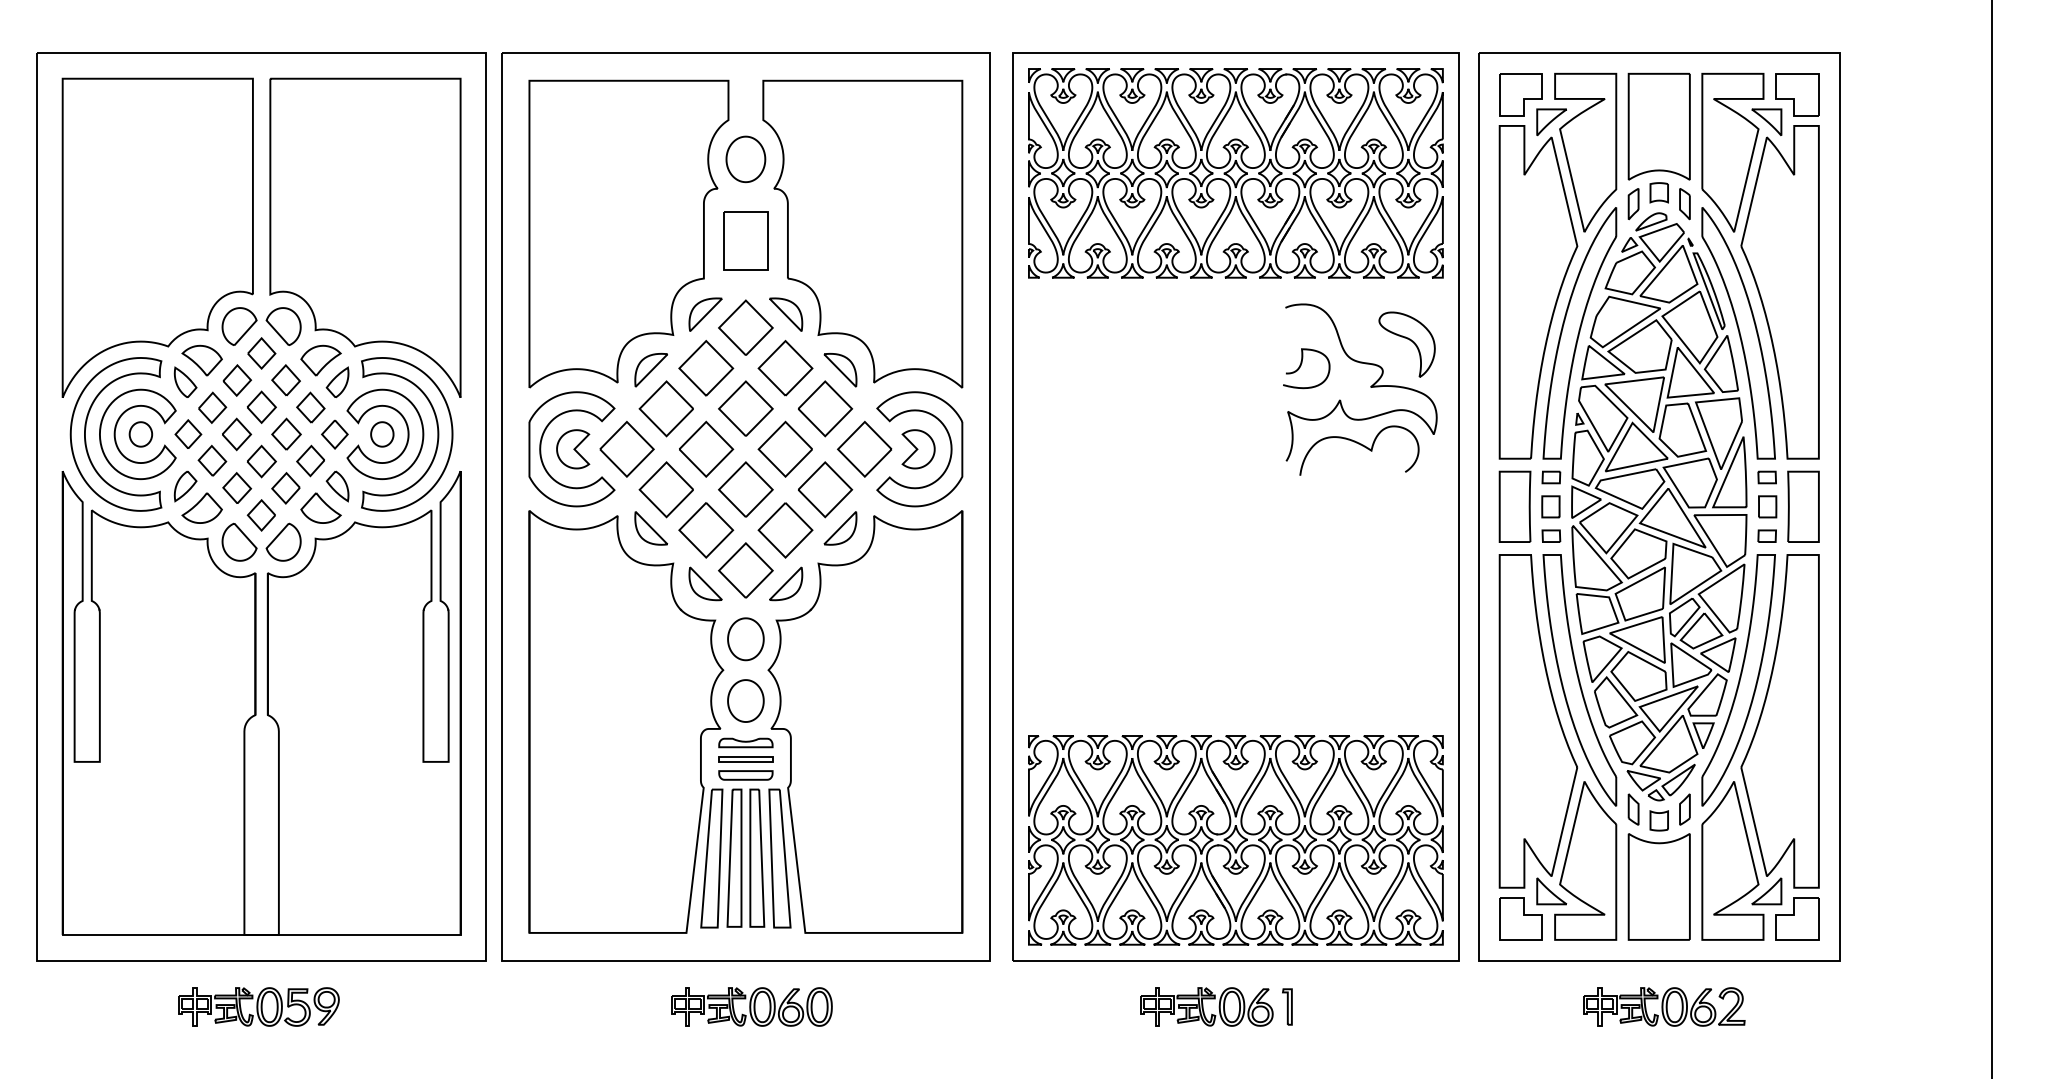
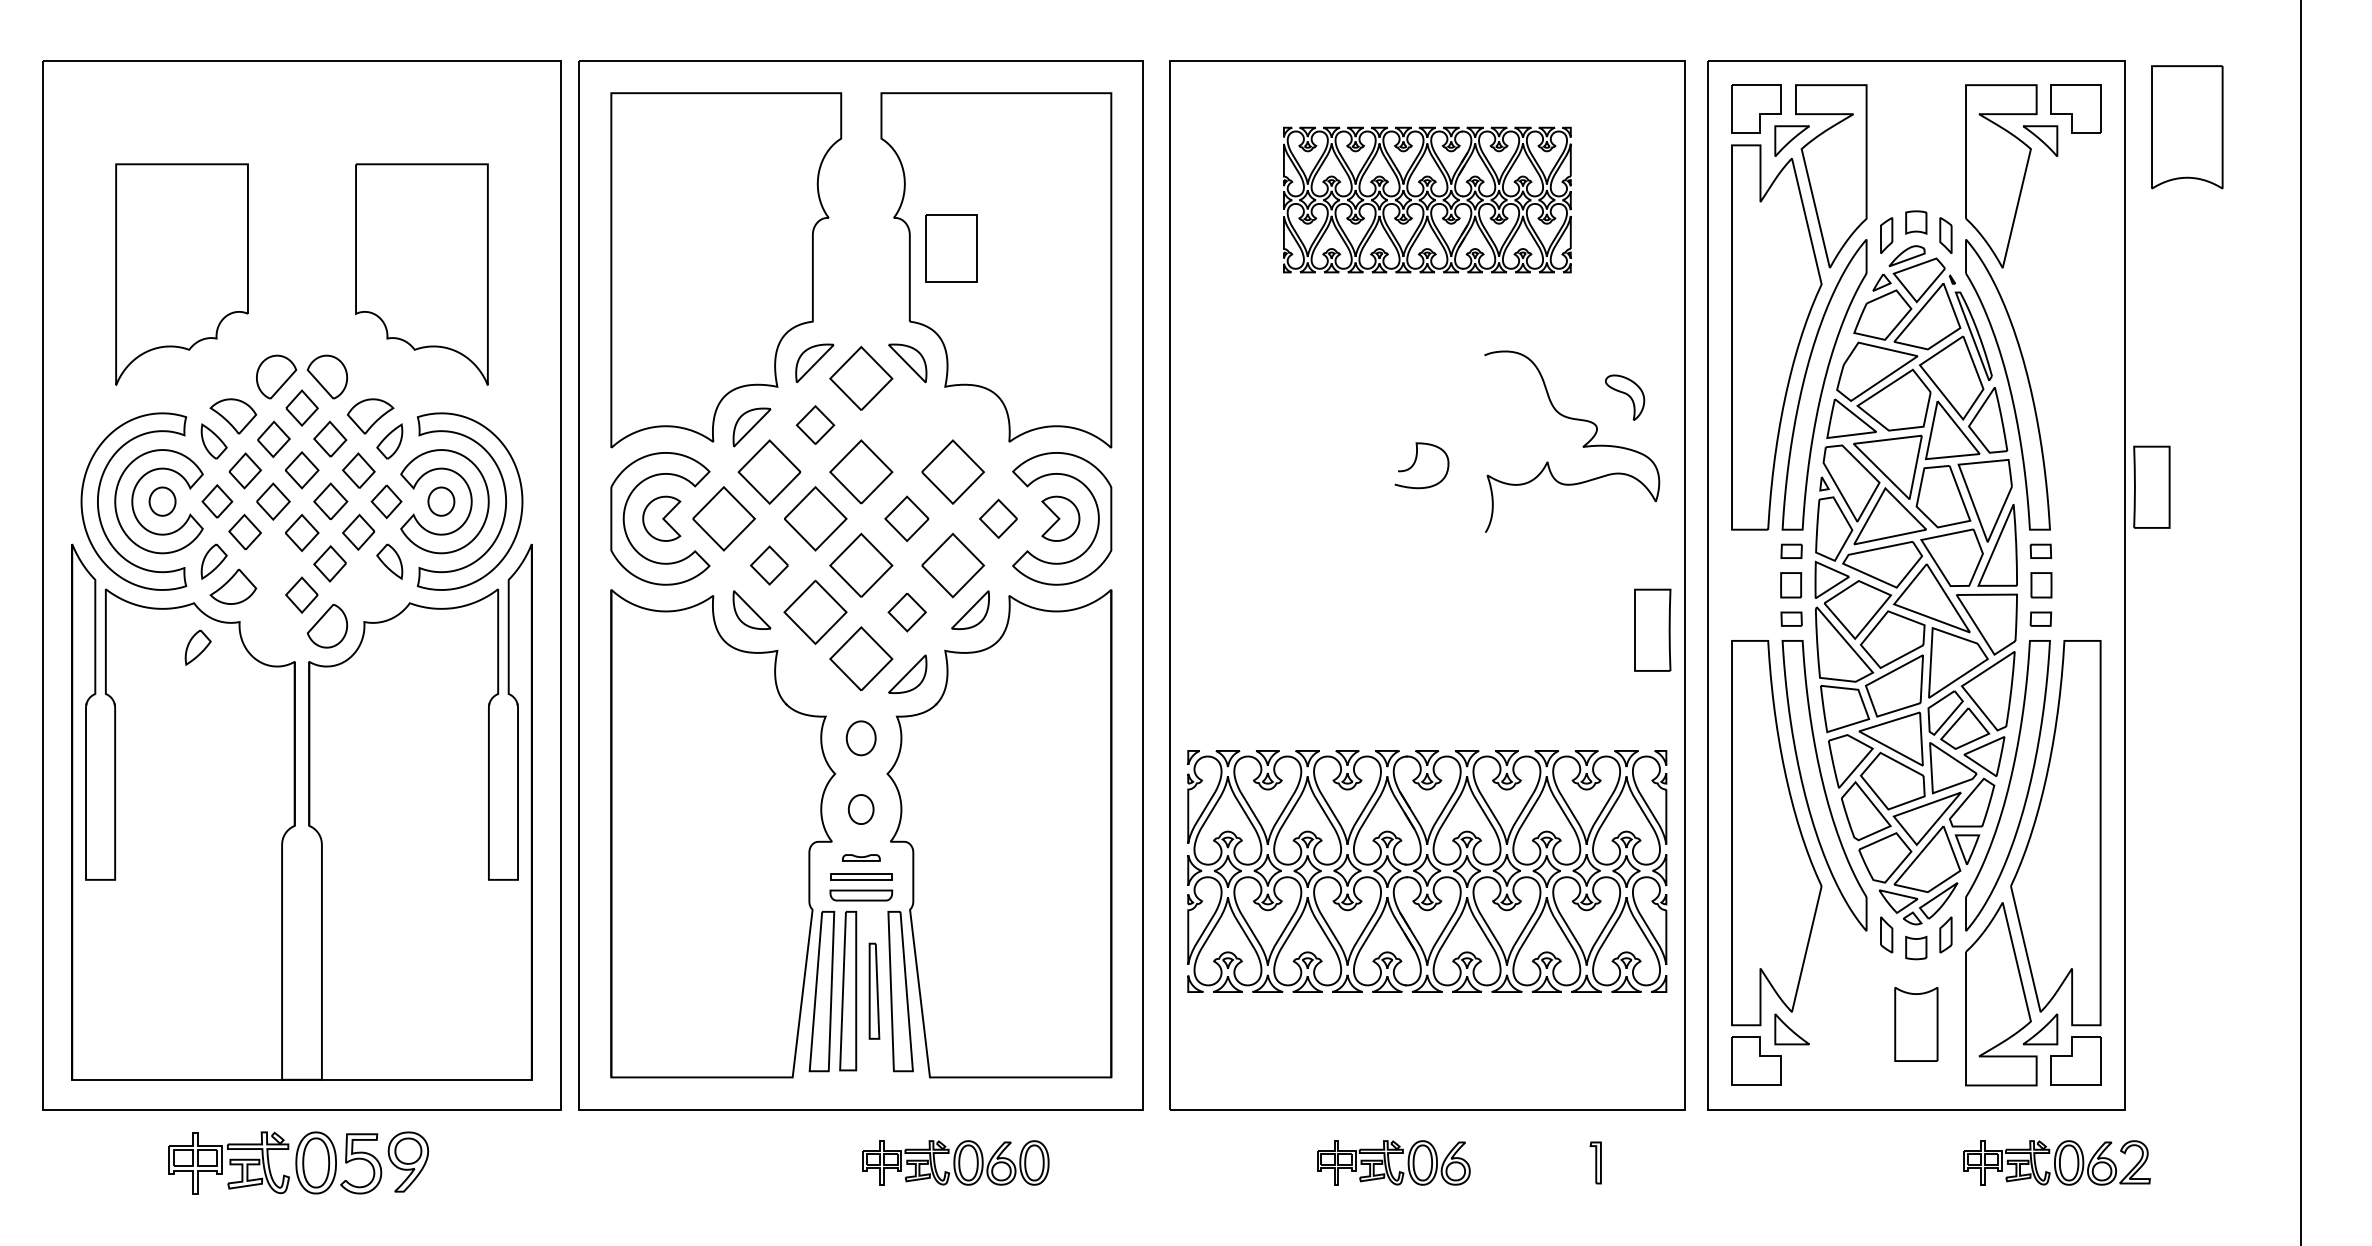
part: (1659, 126) -> (2187, 127), moved
part: (746, 158) -> (861, 183), removed
part: (1236, 172) -> (1427, 199), size x0.6
part: (157, 237) -> (181, 274), size x0.6
part: (365, 237) -> (421, 274), size x0.6
part: (746, 241) -> (951, 248), moved
part: (1779, 292) -> (2055, 337), removed
part: (1406, 344) -> (1624, 397), size x0.6
curve: (1301, 366) -> (1415, 463), moved
part: (706, 367) -> (815, 424), size x0.6
part: (785, 367) -> (907, 424), removed
part: (840, 370) -> (970, 427), removed
curve: (1360, 445) -> (1571, 514), removed
part: (785, 449) -> (906, 518), size x0.7
part: (864, 449) -> (998, 518), size x0.6
part: (236, 487) -> (273, 563), removed
part: (666, 489) -> (769, 565), size x0.6
part: (1514, 506) -> (1652, 629), moved
part: (1803, 506) -> (2151, 486), moved
part: (320, 507) -> (370, 586), removed
part: (785, 530) -> (907, 612), size x0.6
part: (239, 542) -> (276, 626), removed
part: (171, 560) -> (197, 647), added
part: (705, 583) -> (814, 673), removed
part: (745, 639) -> (860, 738), size x0.7
part: (745, 700) -> (860, 809), size x0.6
part: (746, 742) -> (861, 857), size x0.6
part: (1236, 840) -> (1427, 871), moved
part: (757, 858) -> (874, 991), size x0.6
part: (1585, 861) -> (1831, 994), removed
part: (1659, 887) -> (1916, 1024), size x0.6
part: (258, 1006) -> (298, 1162), size x1.4
part: (751, 1006) -> (955, 1162), moved
part: (1287, 1006) -> (1595, 1162), moved
part: (1663, 1006) -> (2056, 1162), moved

